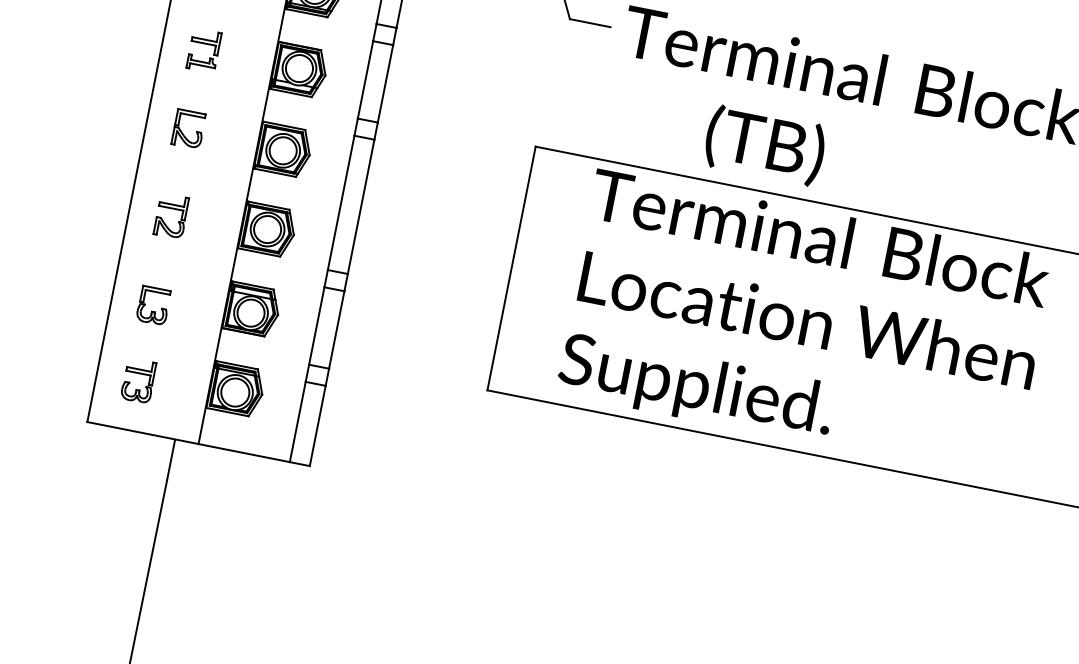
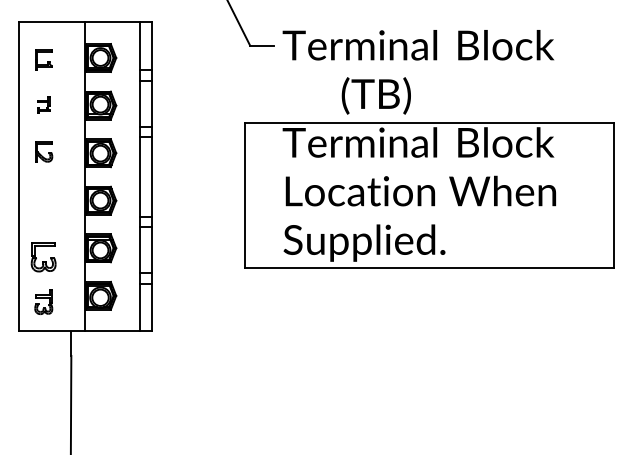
part: (203, 49) -> (43, 104), size x0.7
part: (172, 215) -> (44, 203), removed
part: (153, 306) -> (43, 257), size x1.4

